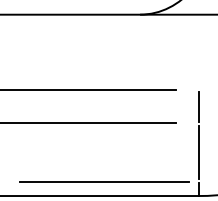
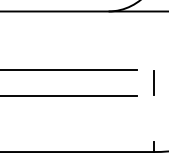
line: (198, 152) -> (153, 118), removed
line: (103, 182) -> (80, 141), removed

